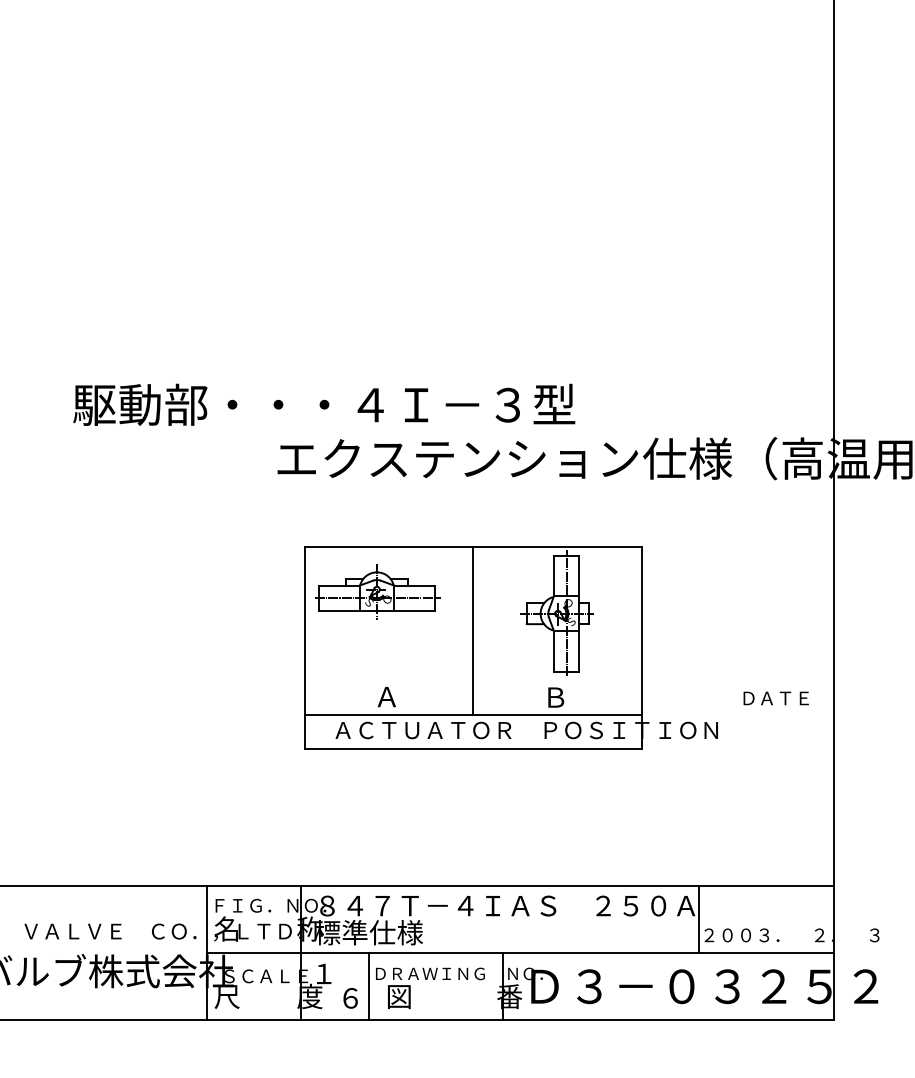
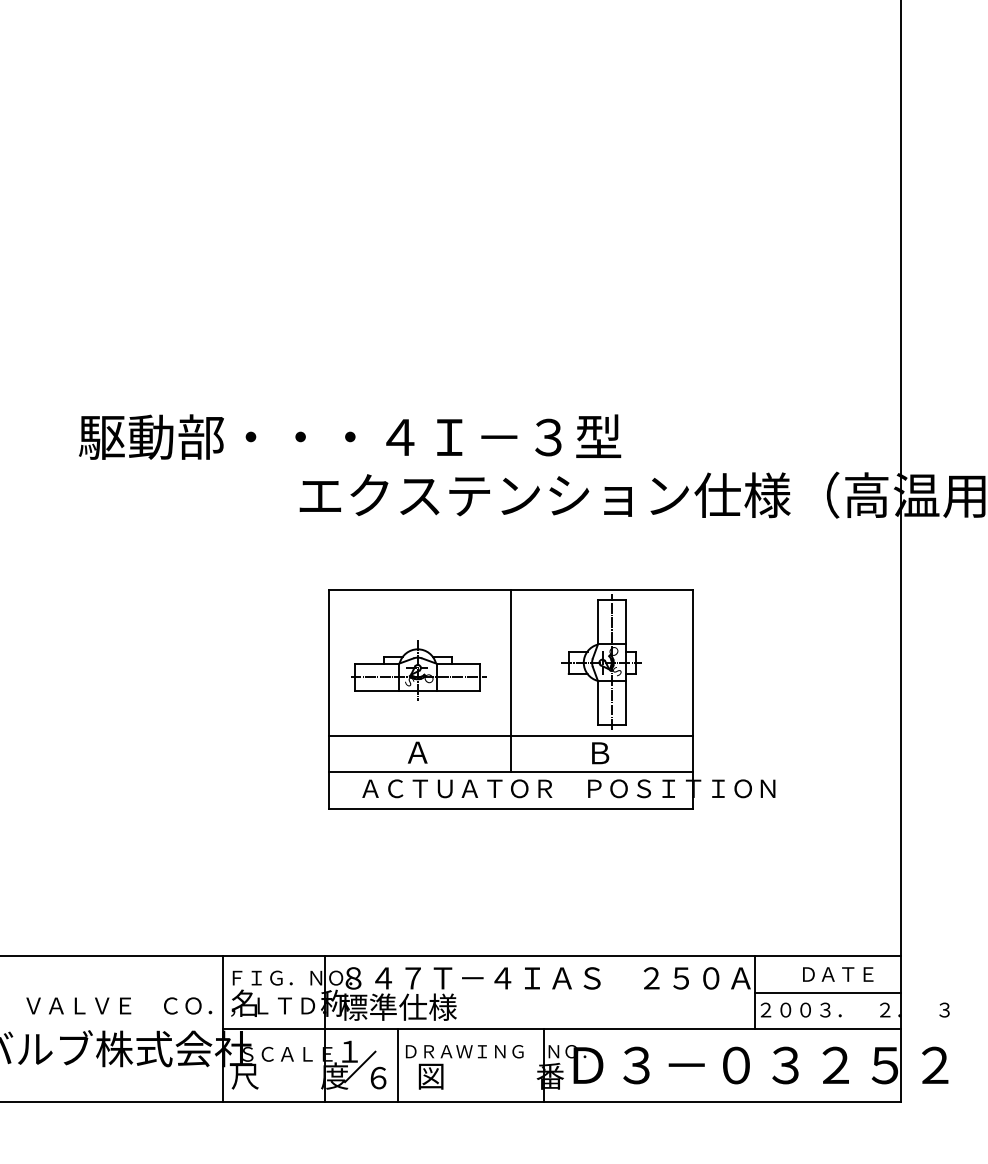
part: (377, 591) -> (418, 670), moved
line: (473, 681) -> (511, 735), added
text: (775, 698) -> (837, 974), moved
line: (766, 919) -> (827, 992), added
line: (333, 987) -> (360, 1066), added

